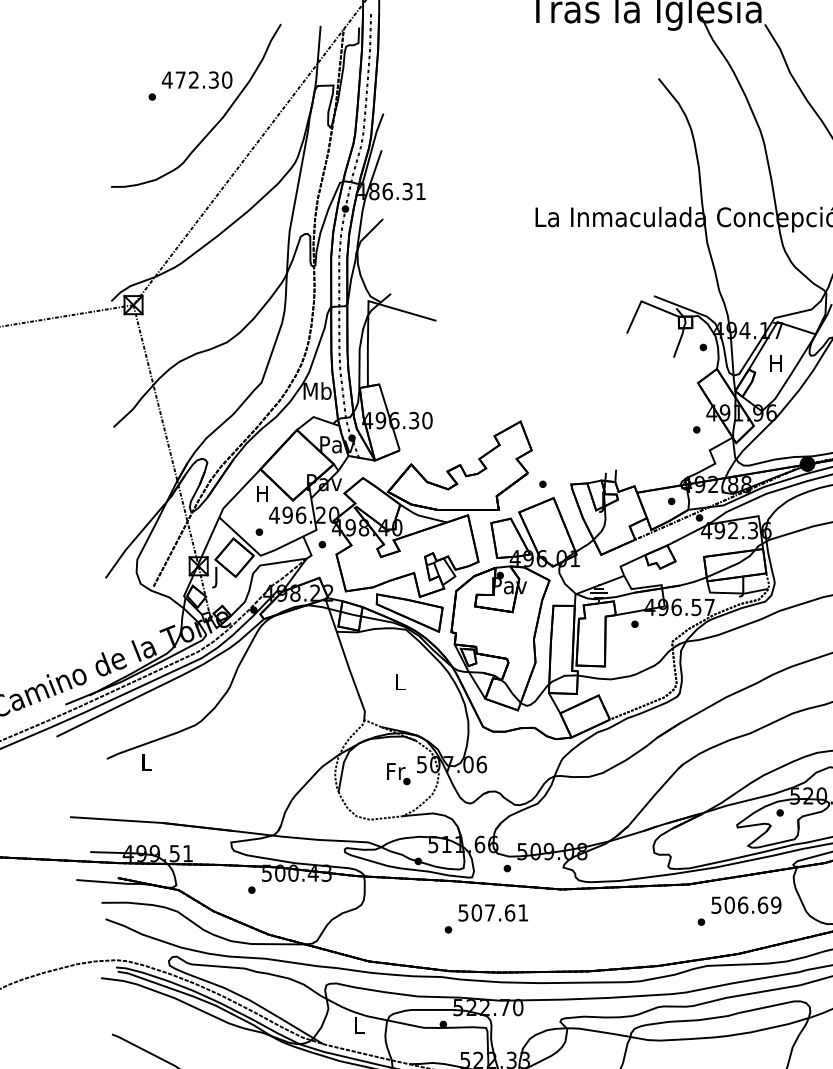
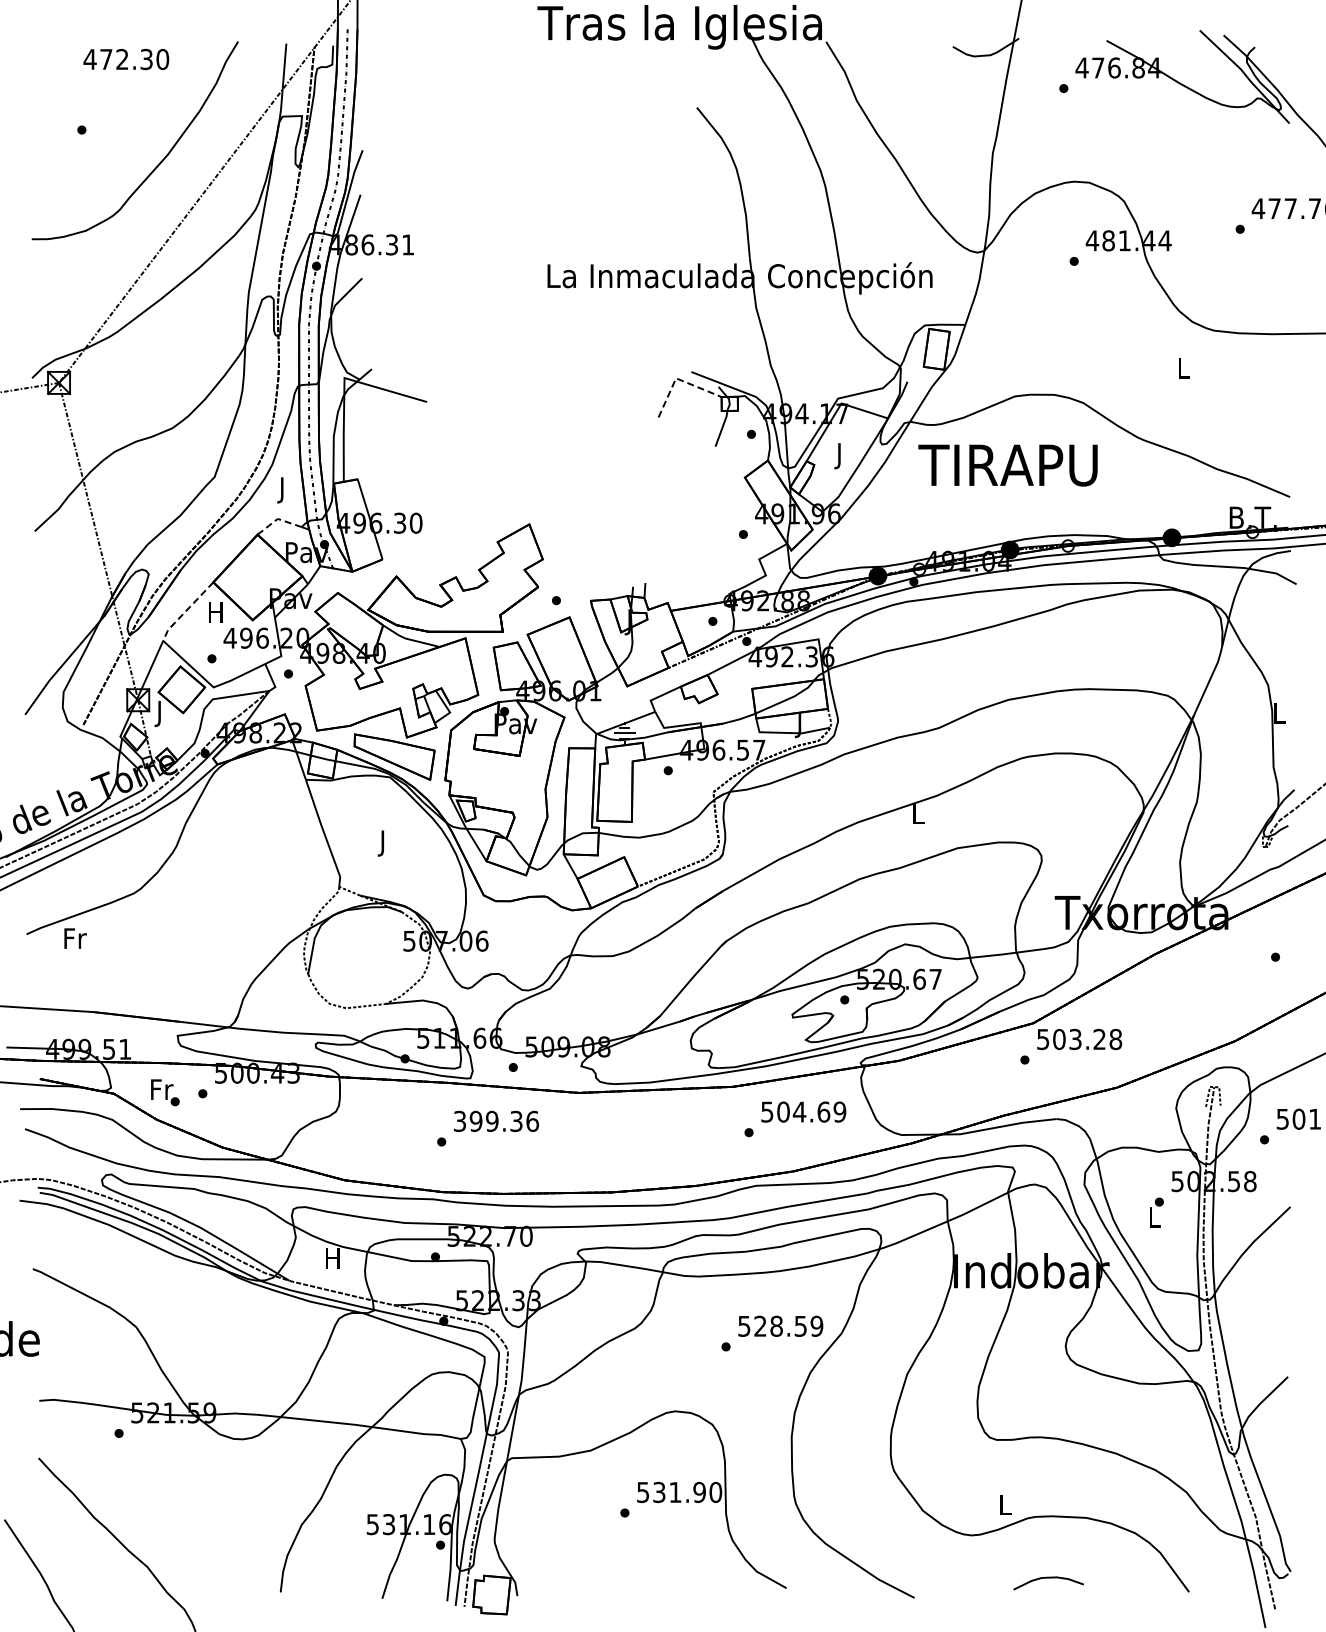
text: (197, 80) -> (126, 59), moved
line: (643, 302) -> (678, 379), solid -> dashed
text: (775, 365) -> (839, 456), H -> J
text: (317, 392) -> (282, 489), Mb -> J
line: (313, 416) -> (277, 518), solid -> dashed
line: (237, 493) -> (185, 611), solid -> dashed
text: (400, 684) -> (383, 843), L -> J
text: (147, 762) -> (75, 938), L -> Fr
text: (398, 773) -> (165, 1092), moved
text: (742, 904) -> (799, 1111), 506.69 -> 504.69
text: (493, 912) -> (496, 1121), 507.61 -> 399.36
text: (358, 1025) -> (332, 1258), L -> H

